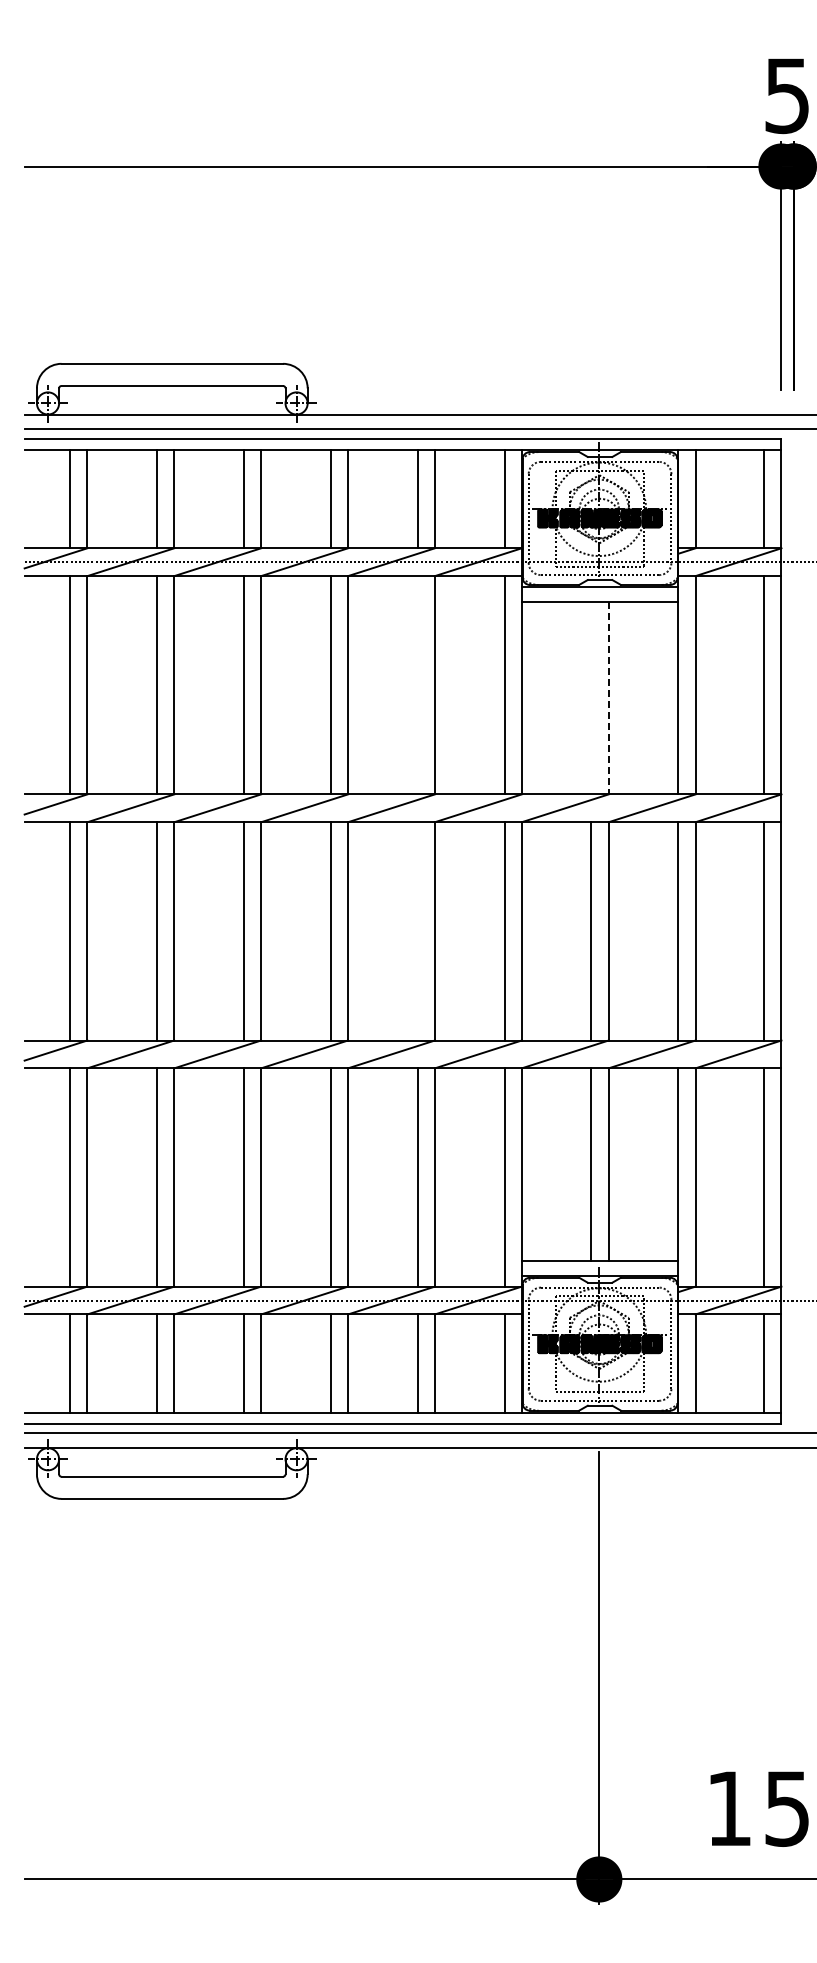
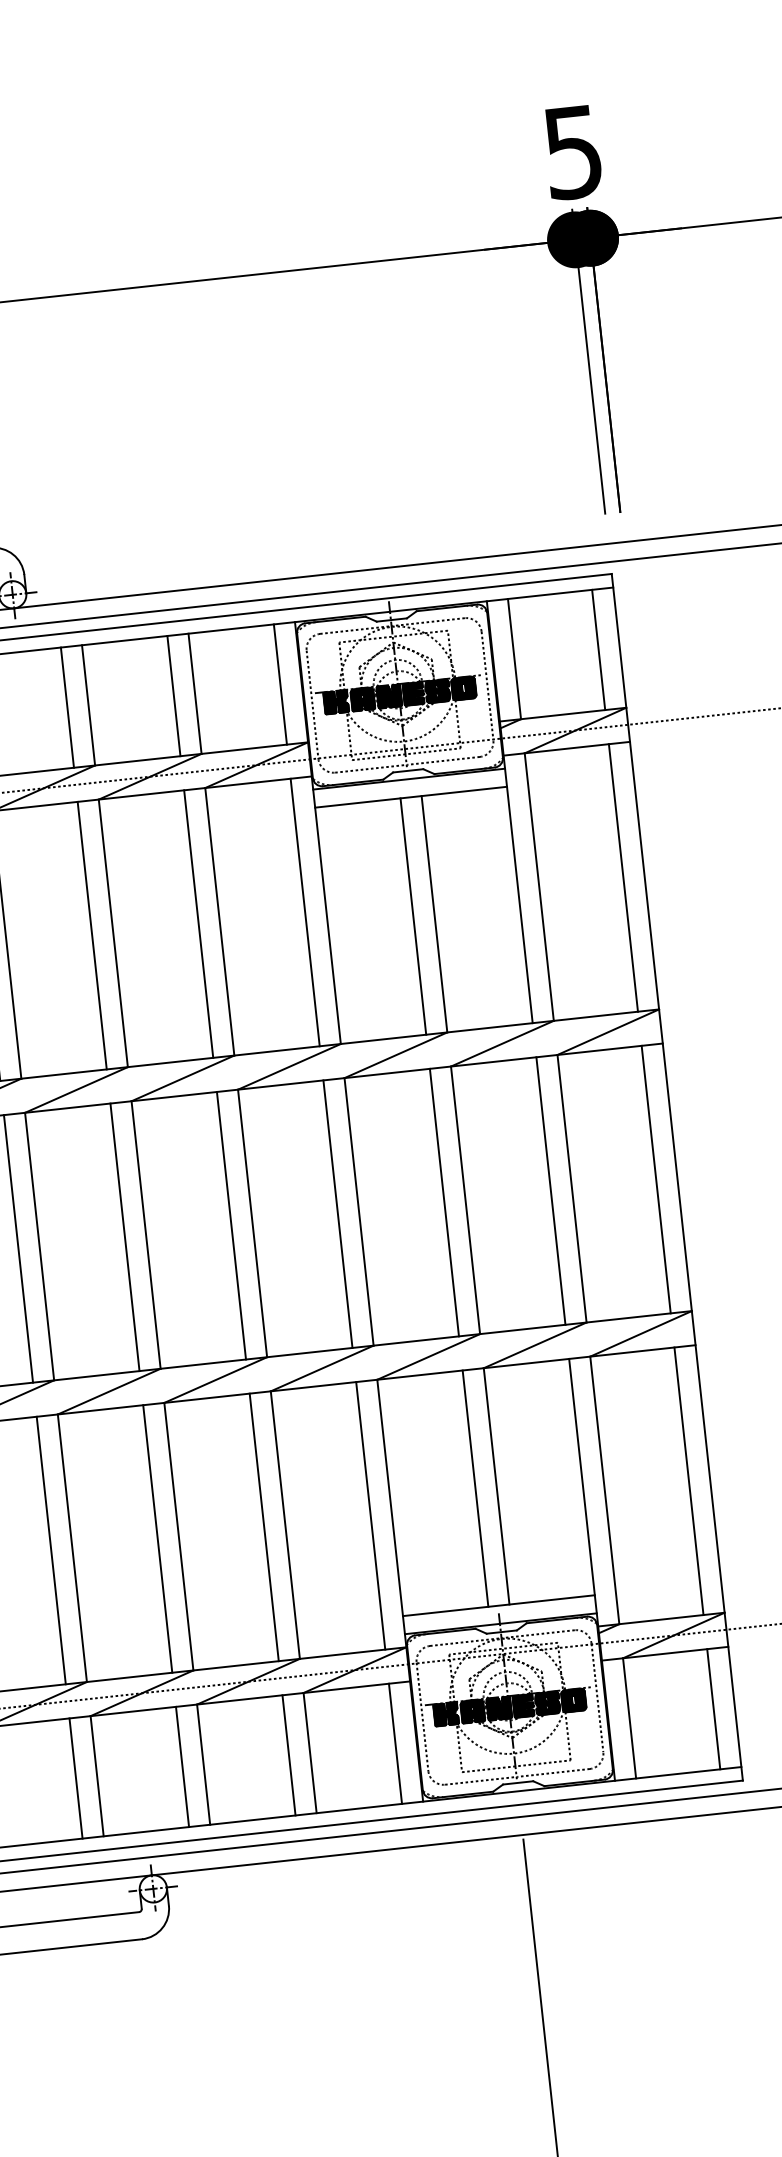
line: (417, 685) -> (198, 924), added
line: (591, 697) -> (413, 915), added
line: (608, 698) -> (434, 914), dashed -> solid
line: (417, 931) -> (231, 1225), added

